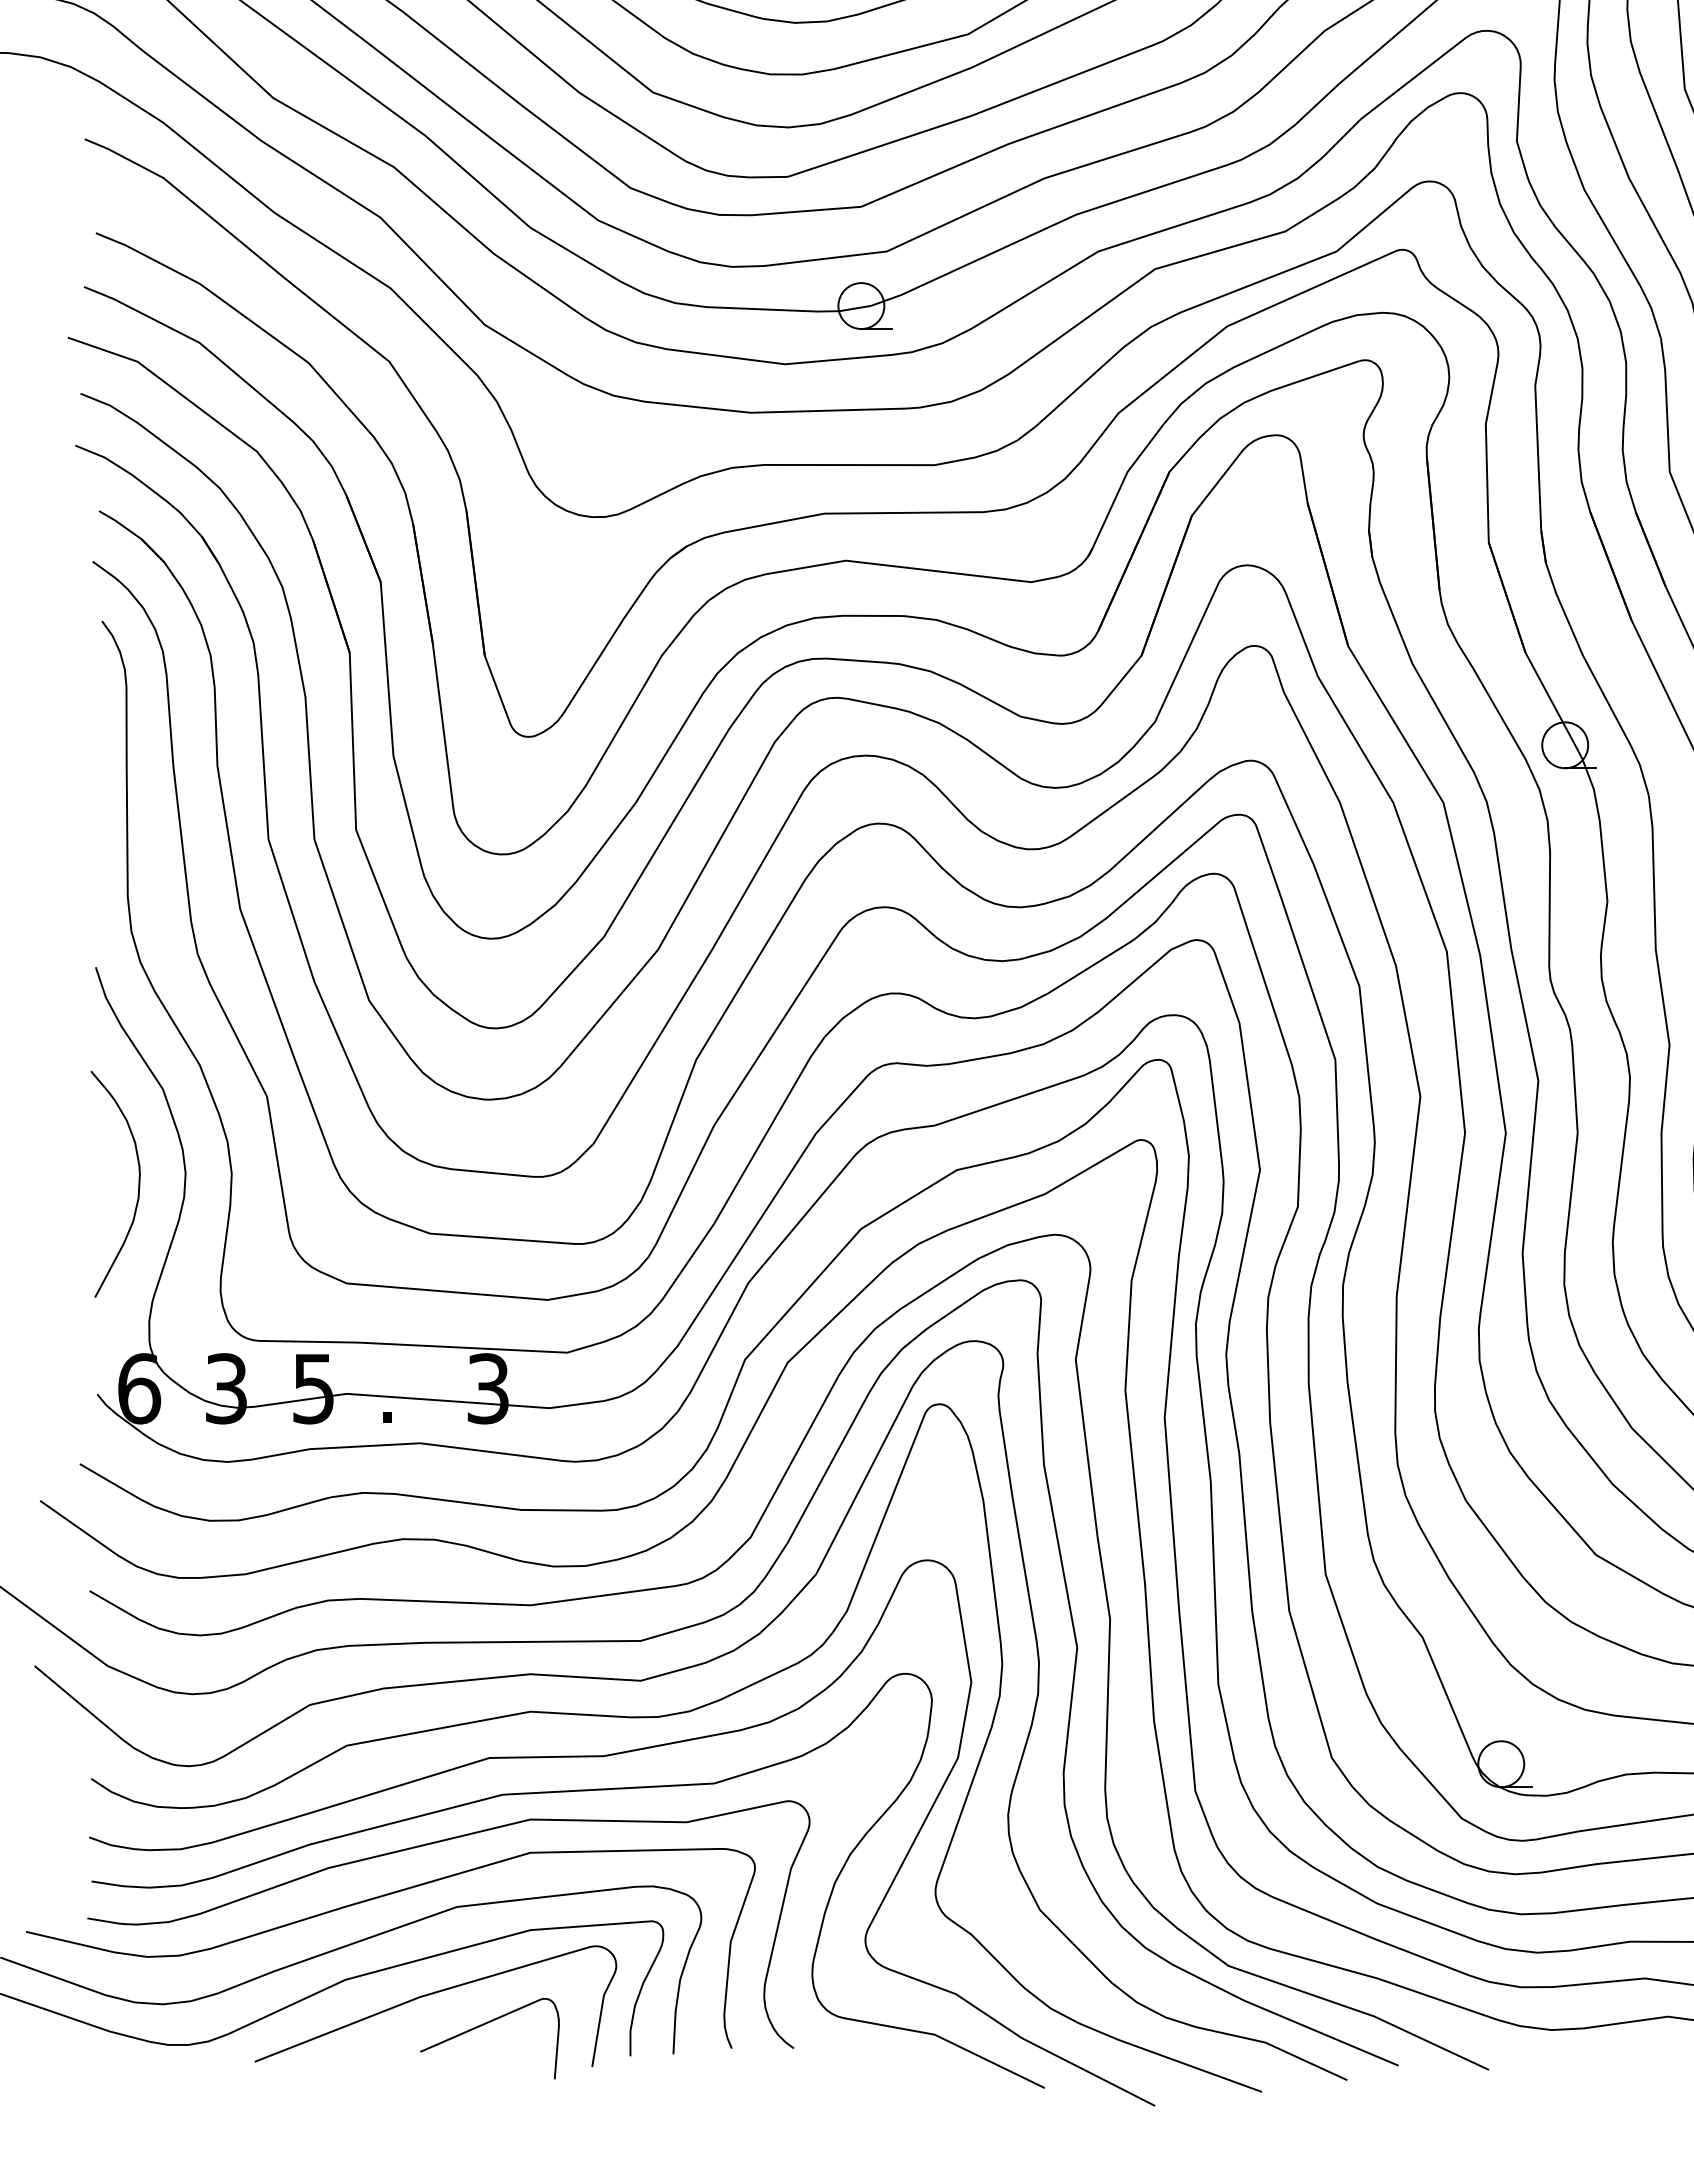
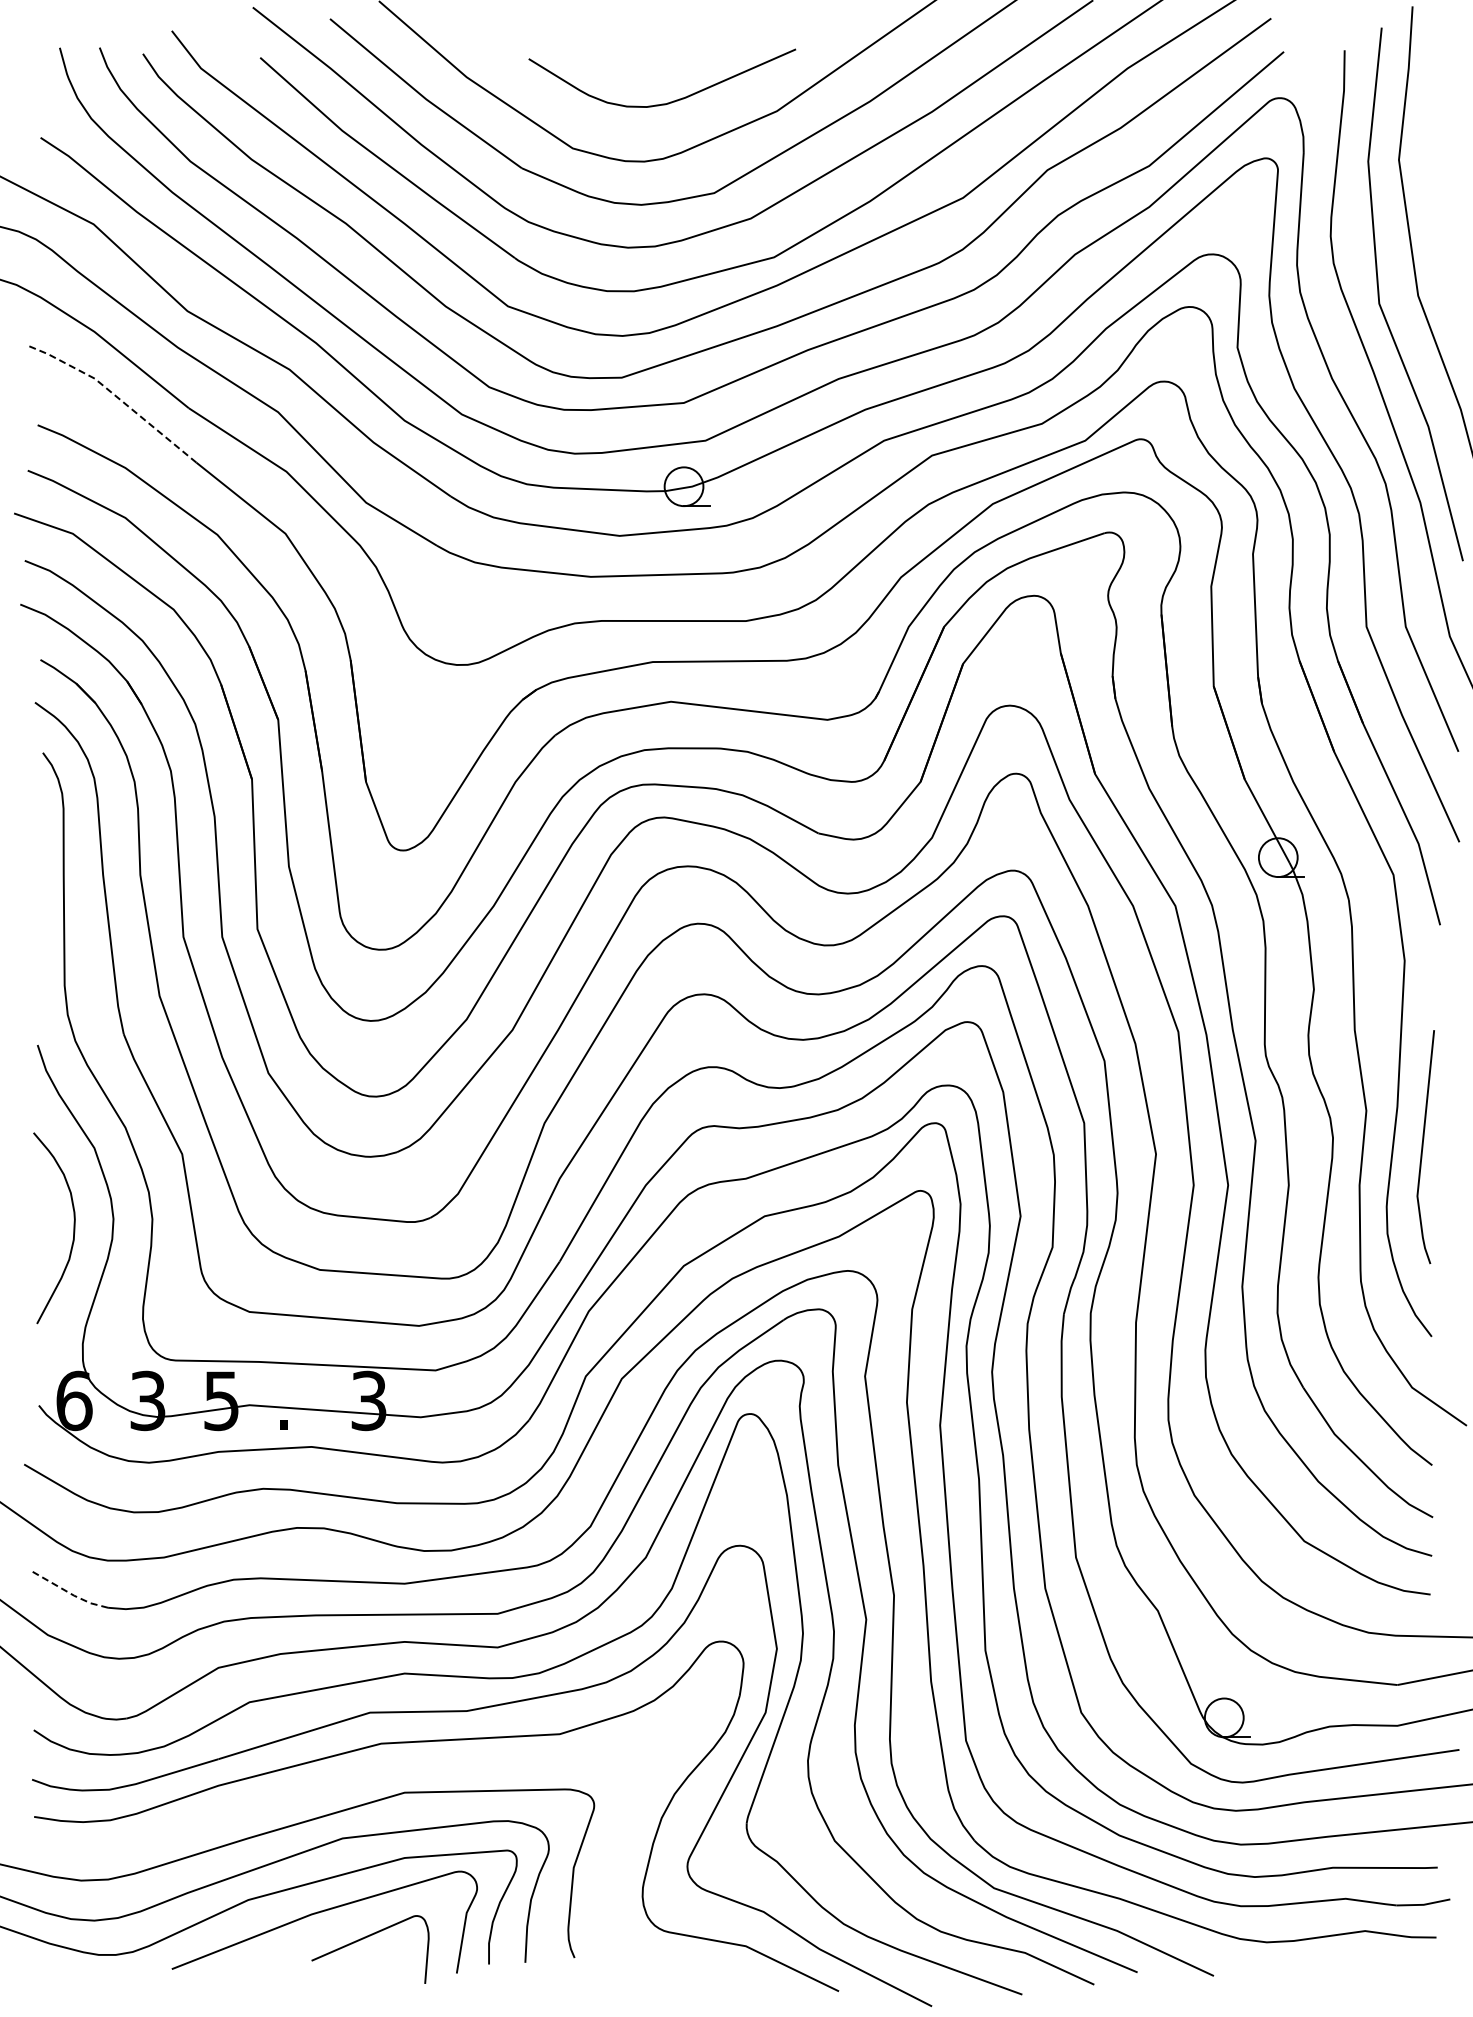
line: (187, 197) -> (115, 395), solid -> dashed
line: (133, 1616) -> (69, 1593), solid -> dashed
part: (434, 1844) -> (323, 1785), removed

